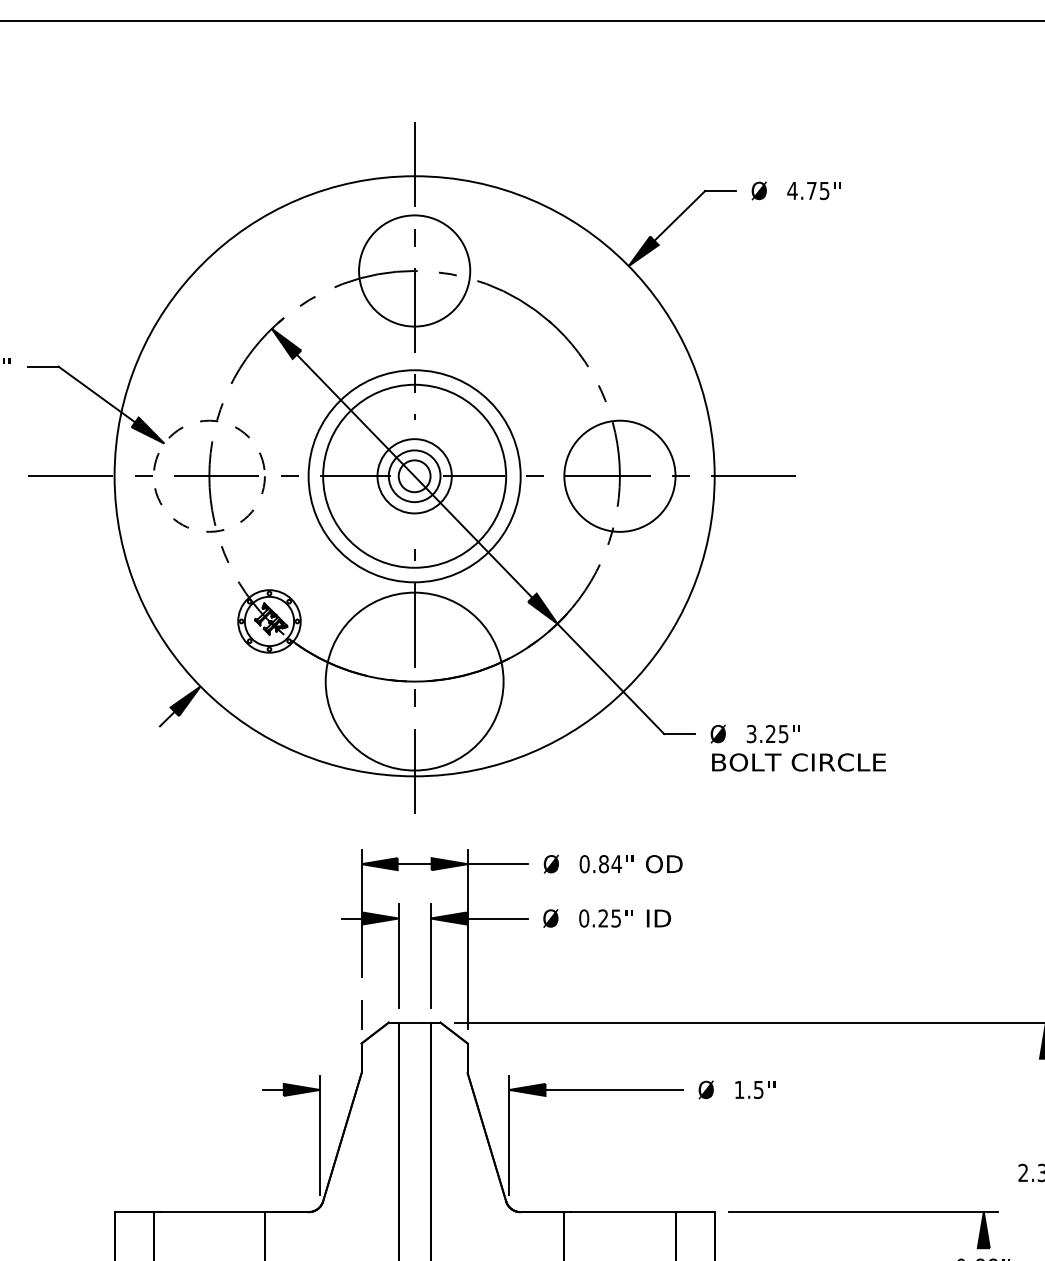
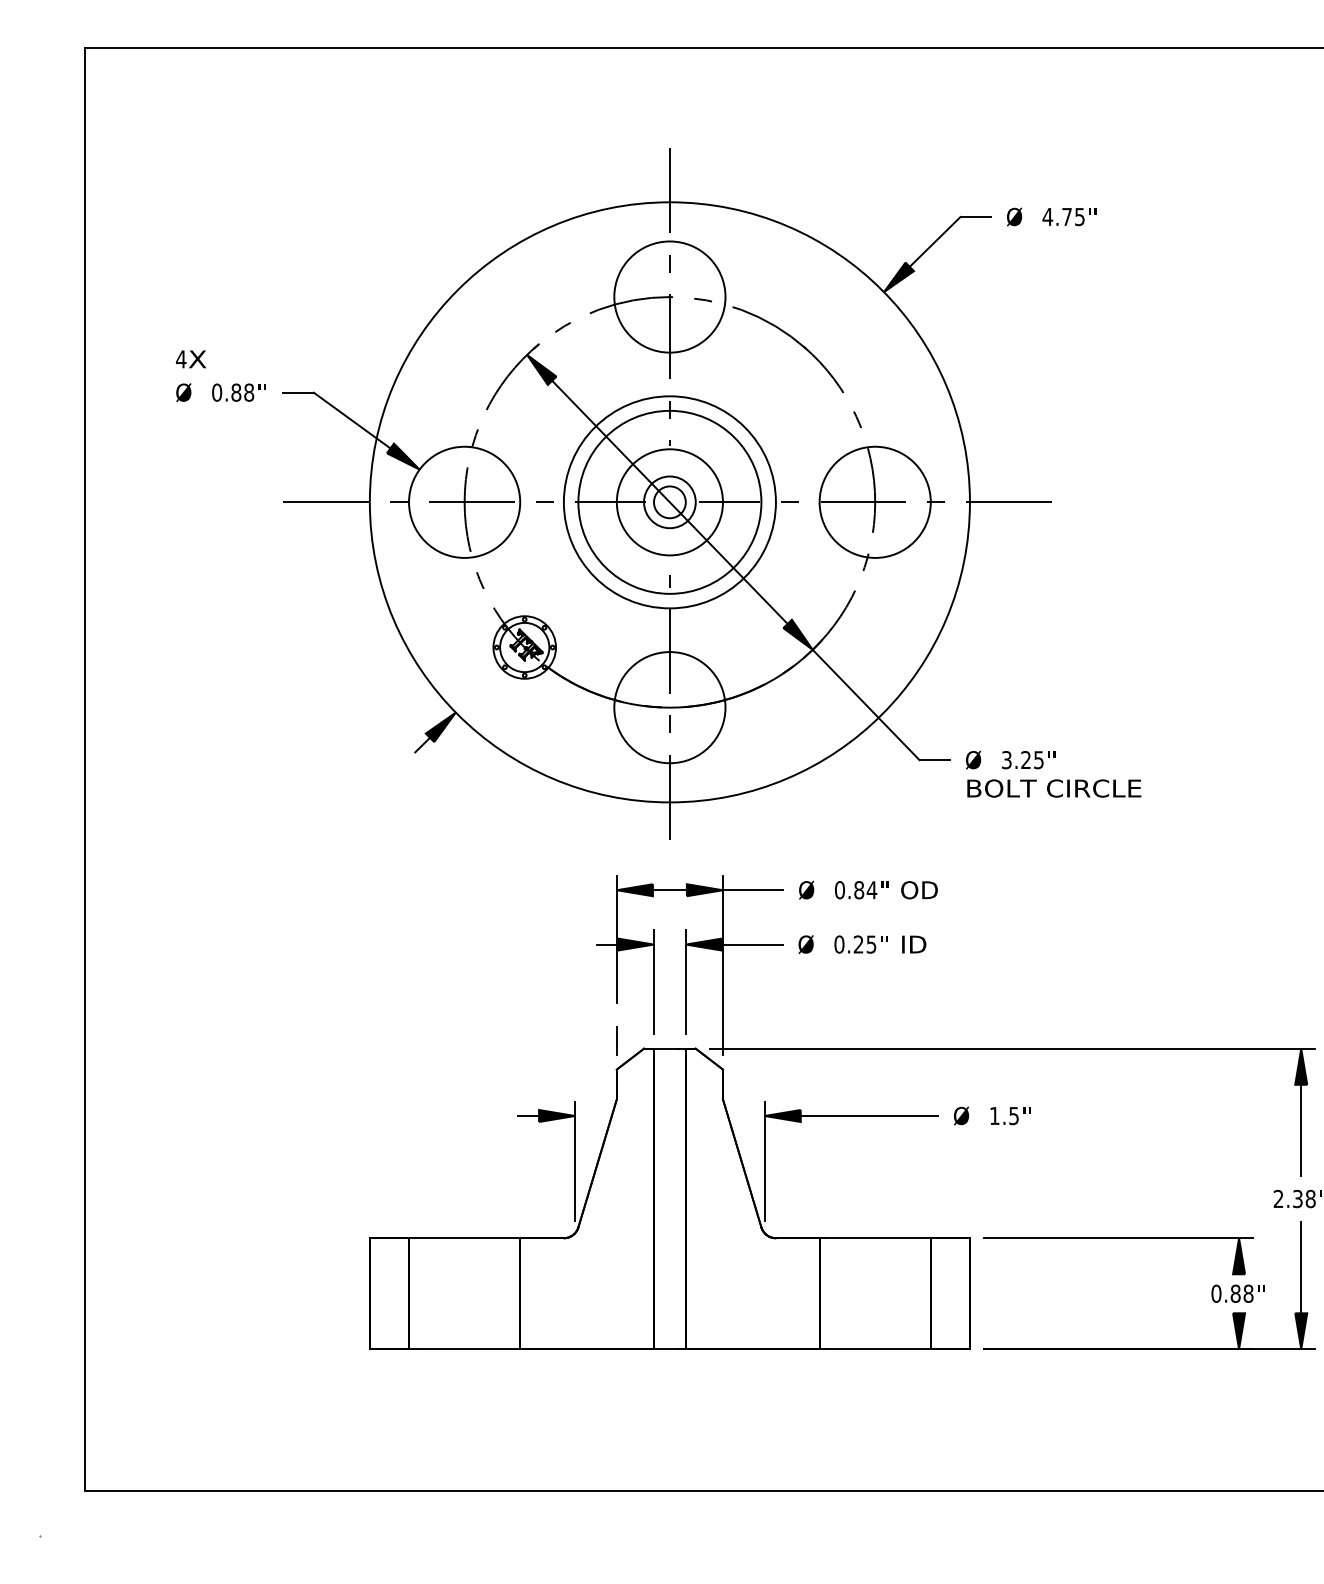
circle: (209, 475) -> (464, 501), dashed -> solid
circle: (414, 476) -> (669, 502), size x1.43
circle: (414, 681) -> (669, 707), size x0.62

